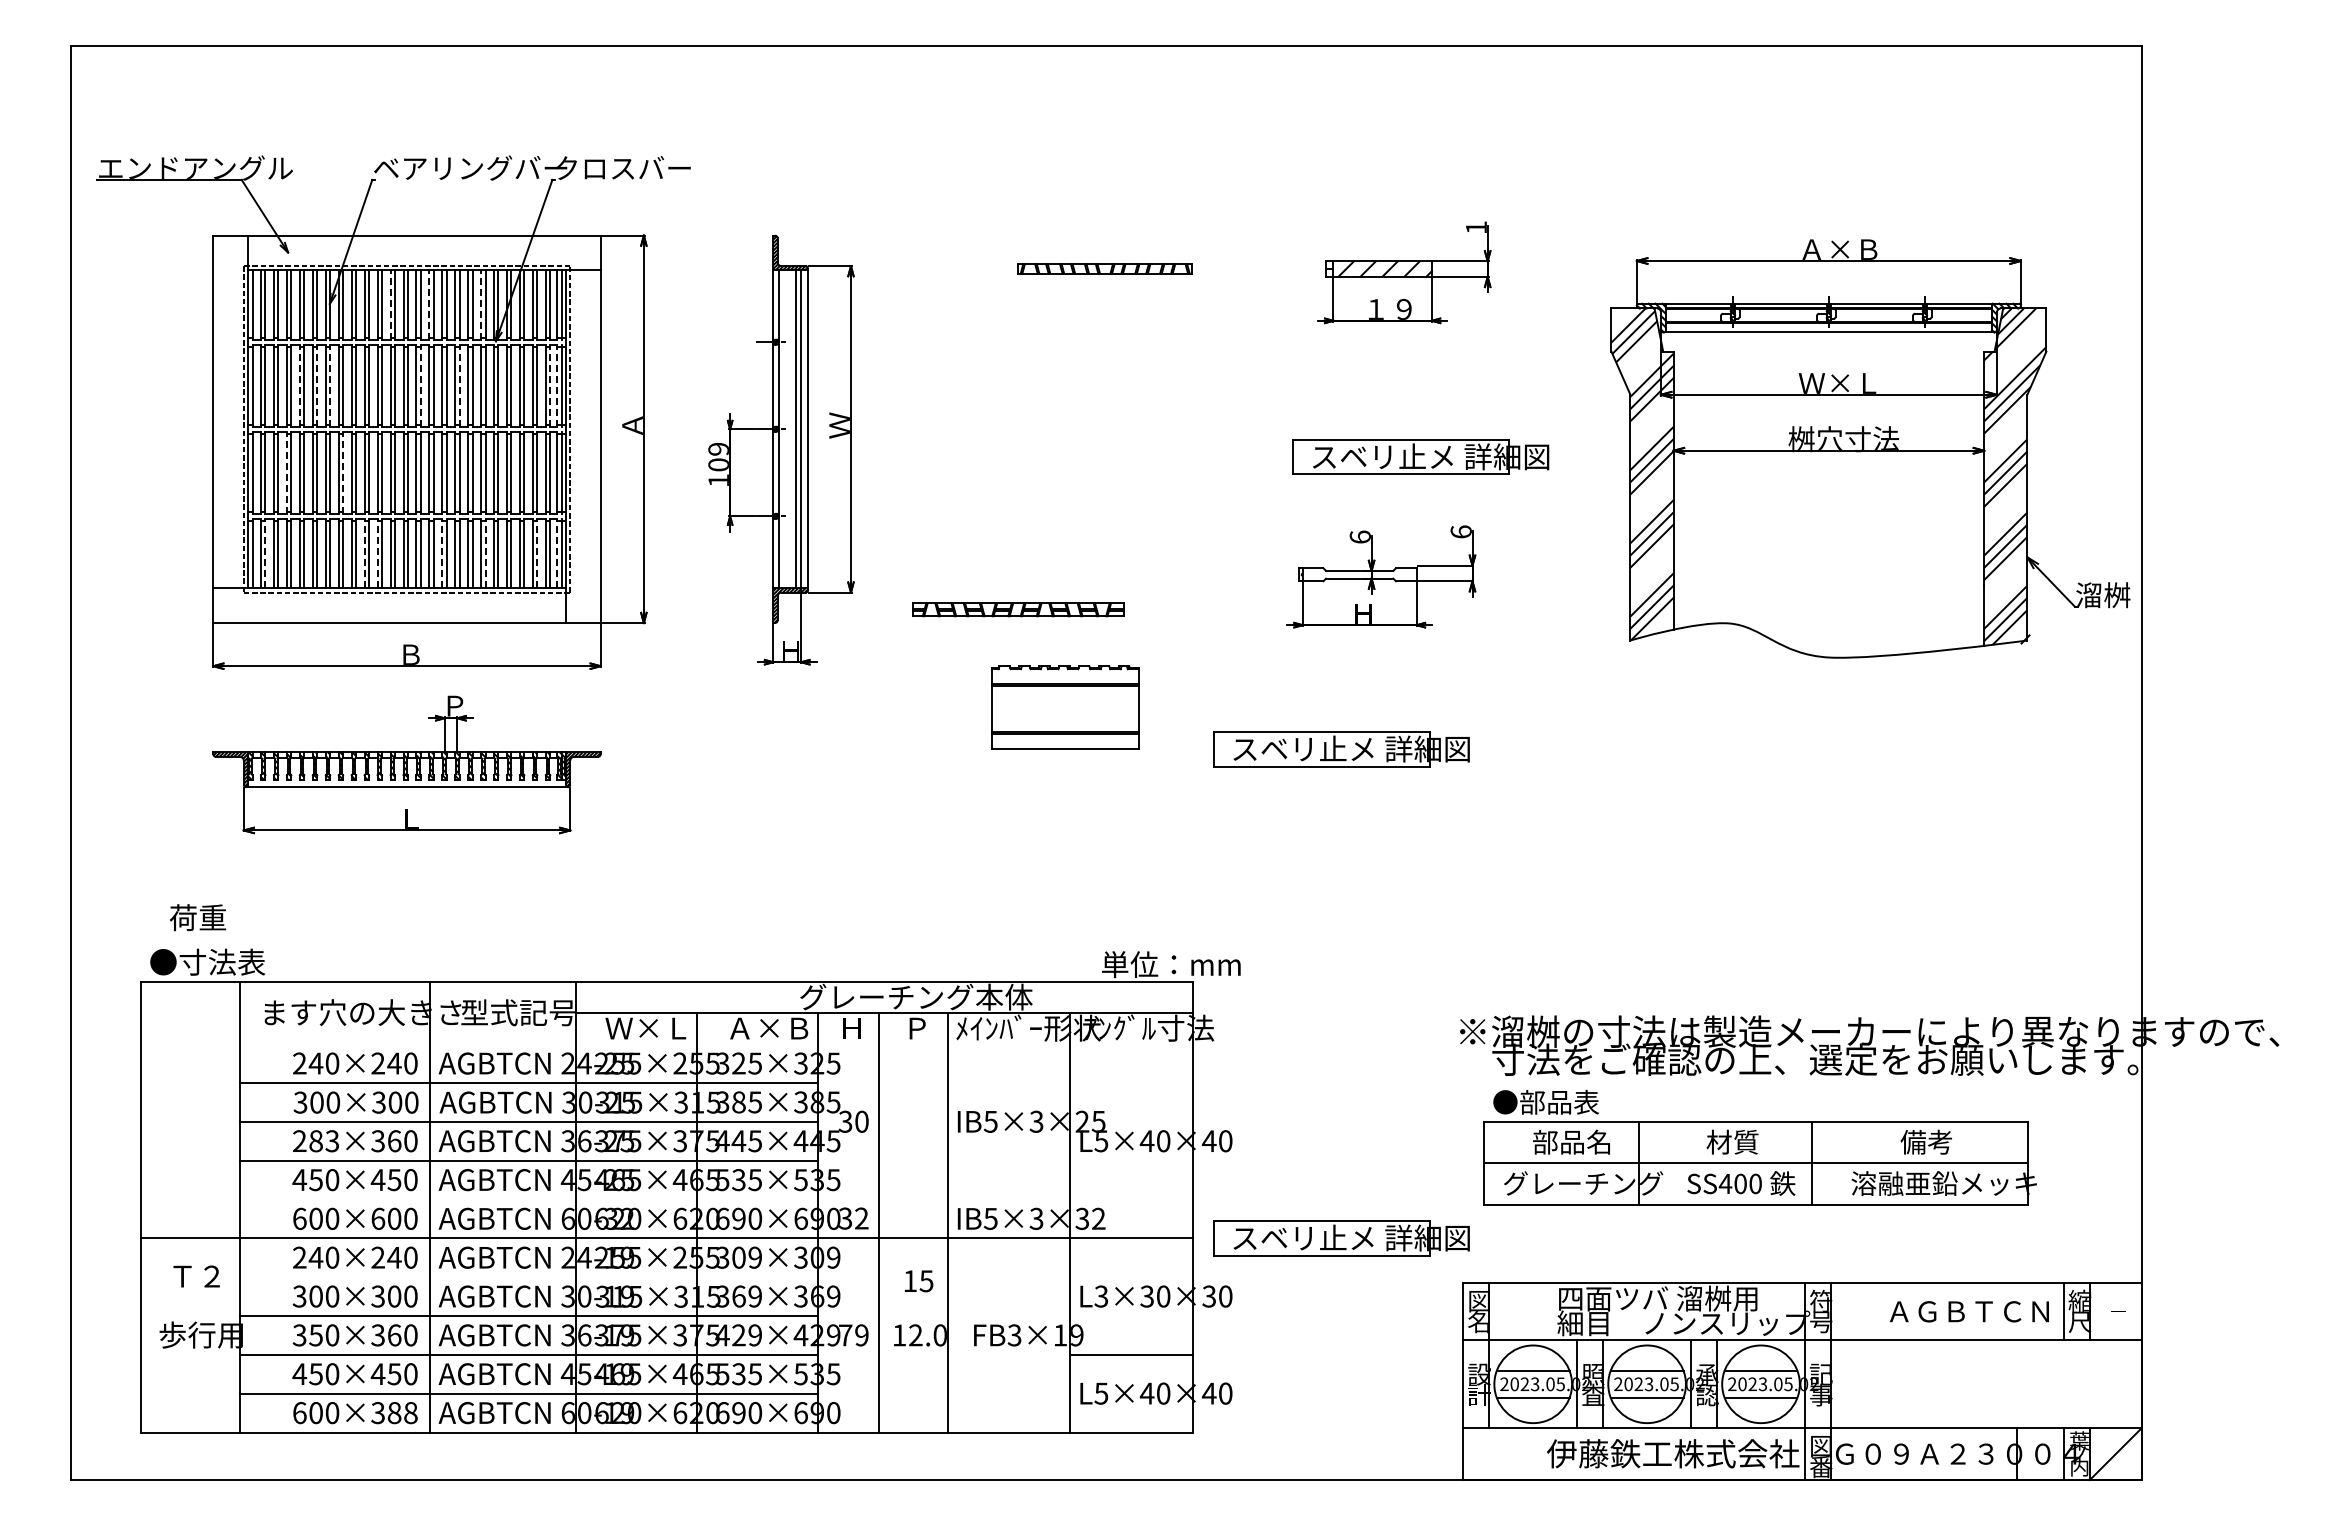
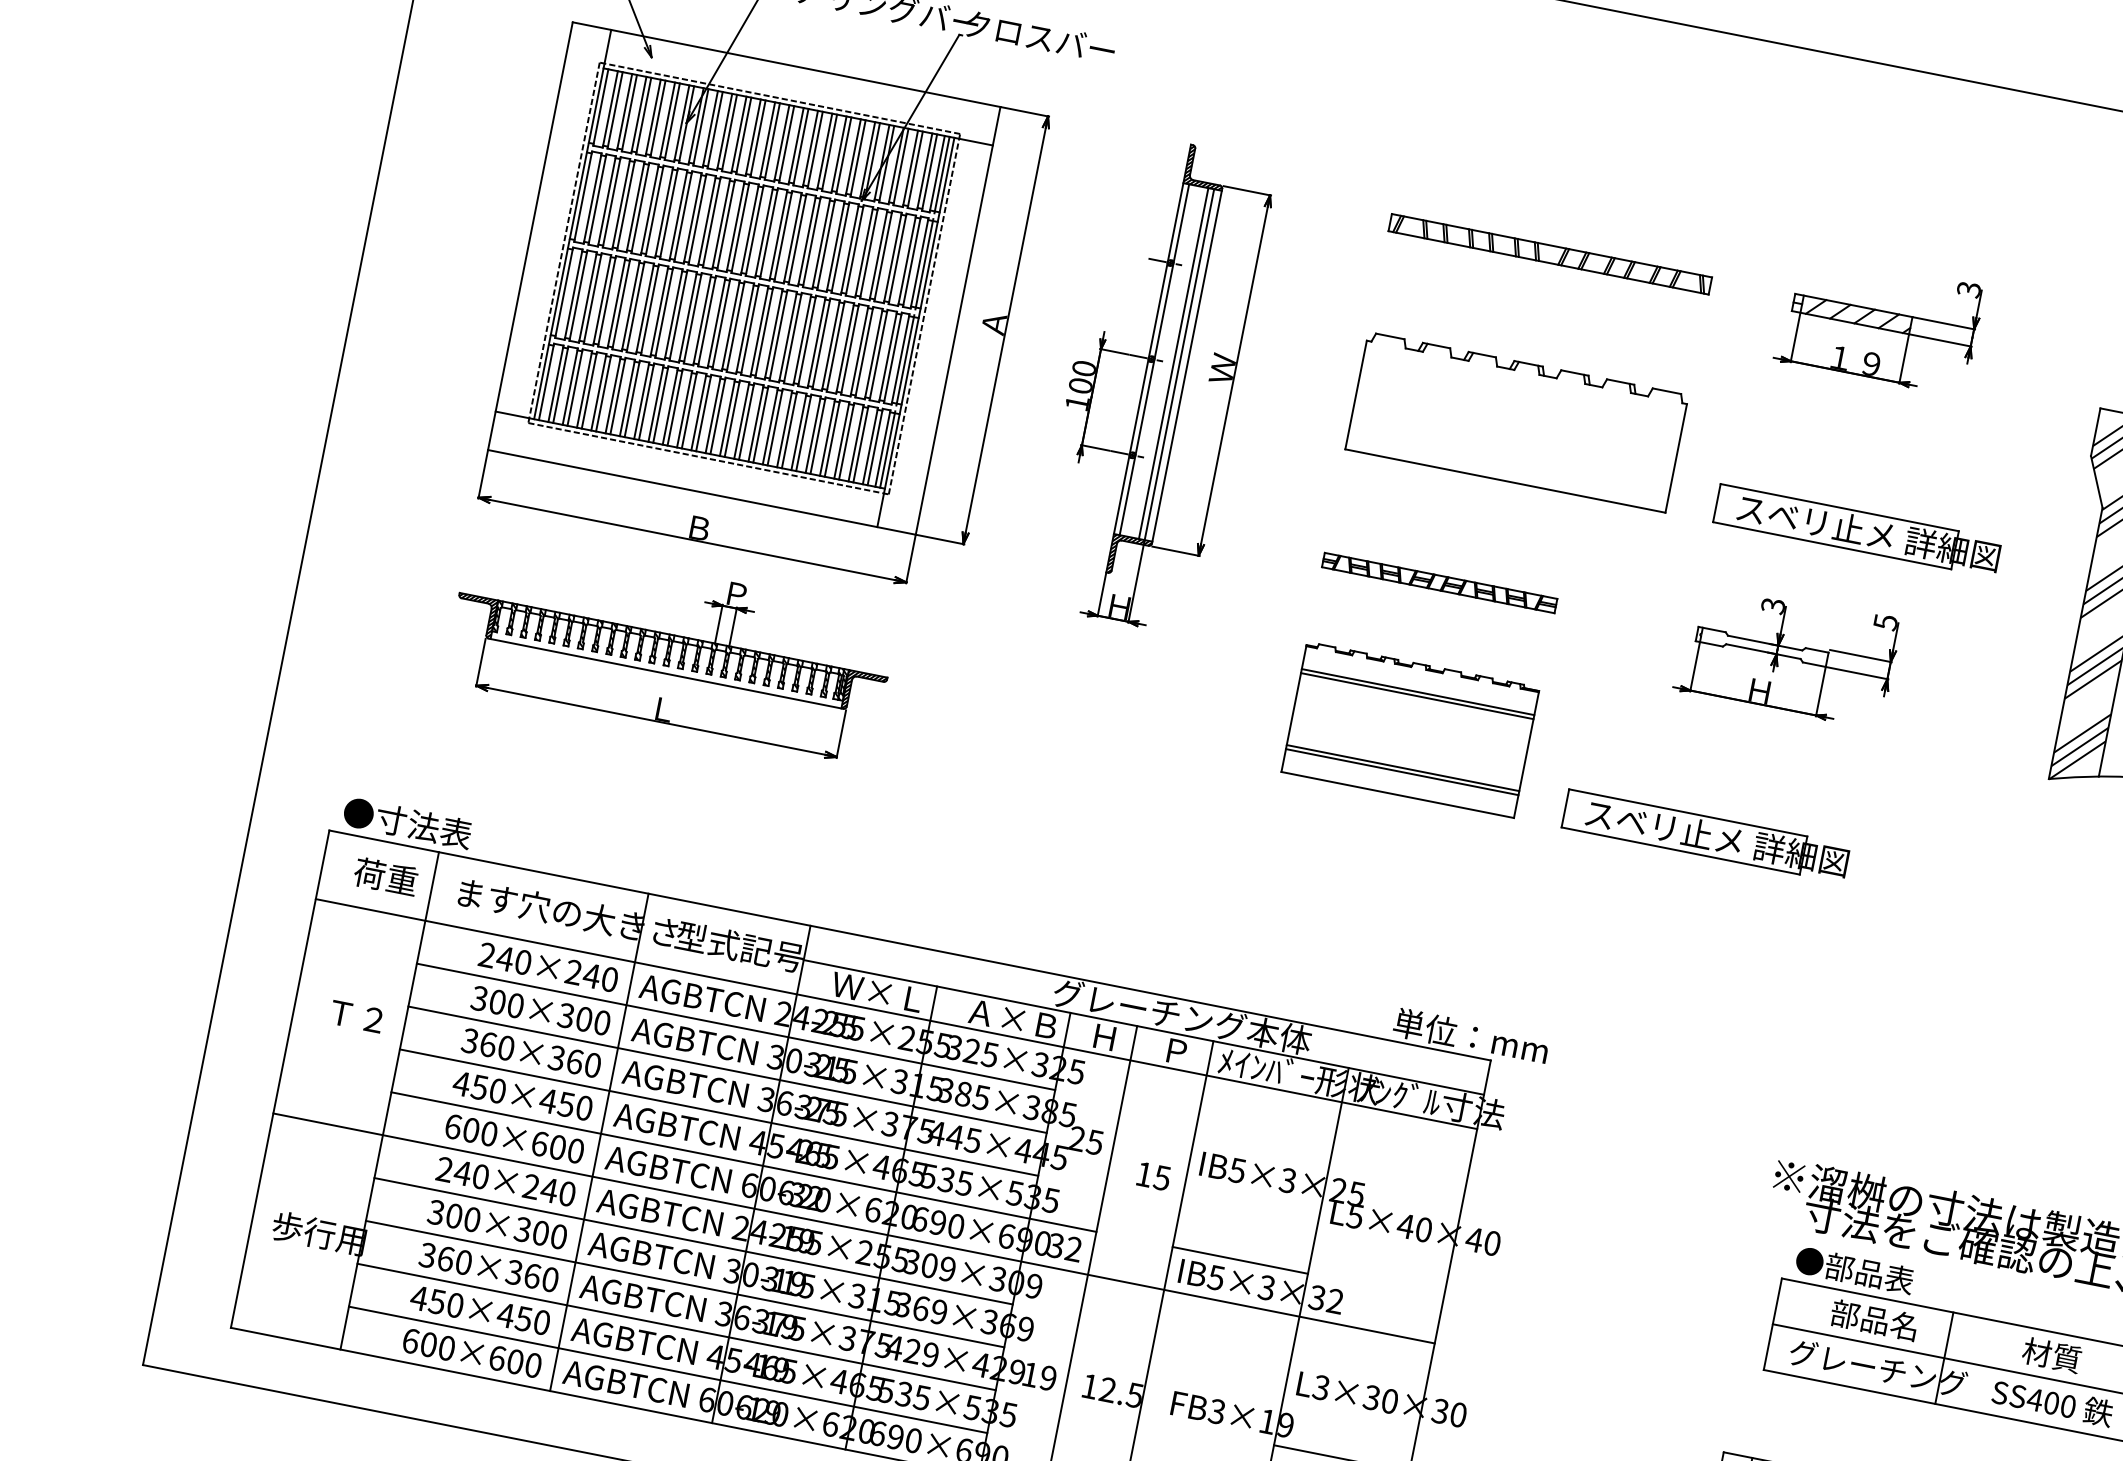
text: (1475, 227) -> (1968, 289), 1 -> 3
part: (1104, 268) -> (1549, 253), size x1.67
line: (390, 305) -> (753, 138), dashed -> solid
line: (429, 305) -> (796, 146), dashed -> solid
line: (481, 305) -> (853, 158), dashed -> solid
line: (299, 385) -> (635, 206), dashed -> solid
line: (317, 385) -> (655, 210), dashed -> solid
line: (330, 385) -> (669, 213), dashed -> solid
line: (420, 385) -> (768, 233), dashed -> solid
line: (459, 385) -> (811, 241), dashed -> solid
line: (550, 385) -> (912, 261), dashed -> solid
line: (557, 385) -> (919, 263), dashed -> solid
part: (1104, 420) -> (1516, 421), added
text: (718, 448) -> (1083, 367), 109 -> 100
line: (286, 472) -> (601, 299), dashed -> solid
line: (343, 472) -> (664, 312), dashed -> solid
text: (1460, 531) -> (1885, 621), 6 -> 5
text: (1359, 536) -> (1772, 605), 6 -> 3
line: (265, 553) -> (560, 384), dashed -> solid
line: (364, 553) -> (670, 406), dashed -> solid
line: (377, 553) -> (684, 409), dashed -> solid
line: (442, 553) -> (756, 423), dashed -> solid
line: (485, 553) -> (803, 432), dashed -> solid
line: (537, 553) -> (861, 444), dashed -> solid
line: (557, 553) -> (883, 448), dashed -> solid
part: (1018, 609) -> (1439, 582), moved
part: (1065, 707) -> (1410, 729), size x1.43
text: (197, 917) -> (385, 876), moved
line: (666, 1044) -> (896, 1014), added
text: (853, 1121) -> (1085, 1140), 30 -> 25
text: (315, 1141) -> (487, 1044), 283×360 -> 360×360
line: (558, 1199) -> (743, 1161), added
line: (1008, 1199) -> (1239, 1260), added
part: (1341, 1238) -> (1599, 1376), removed
text: (196, 1276) -> (356, 1016), moved
line: (528, 1277) -> (692, 1241), added
text: (918, 1281) -> (1153, 1176), moved
text: (316, 1335) -> (446, 1259), 350×360 -> 360×360
text: (845, 1335) -> (1030, 1374), 79 -> 19
text: (939, 1335) -> (1134, 1395), 12.0 -> 12.5
text: (394, 1413) -> (515, 1362), 600×388 -> 600×600

